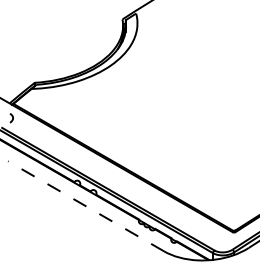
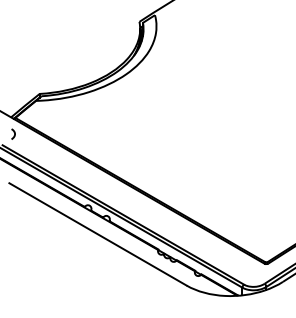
line: (85, 206) -> (97, 234), dashed -> solid

